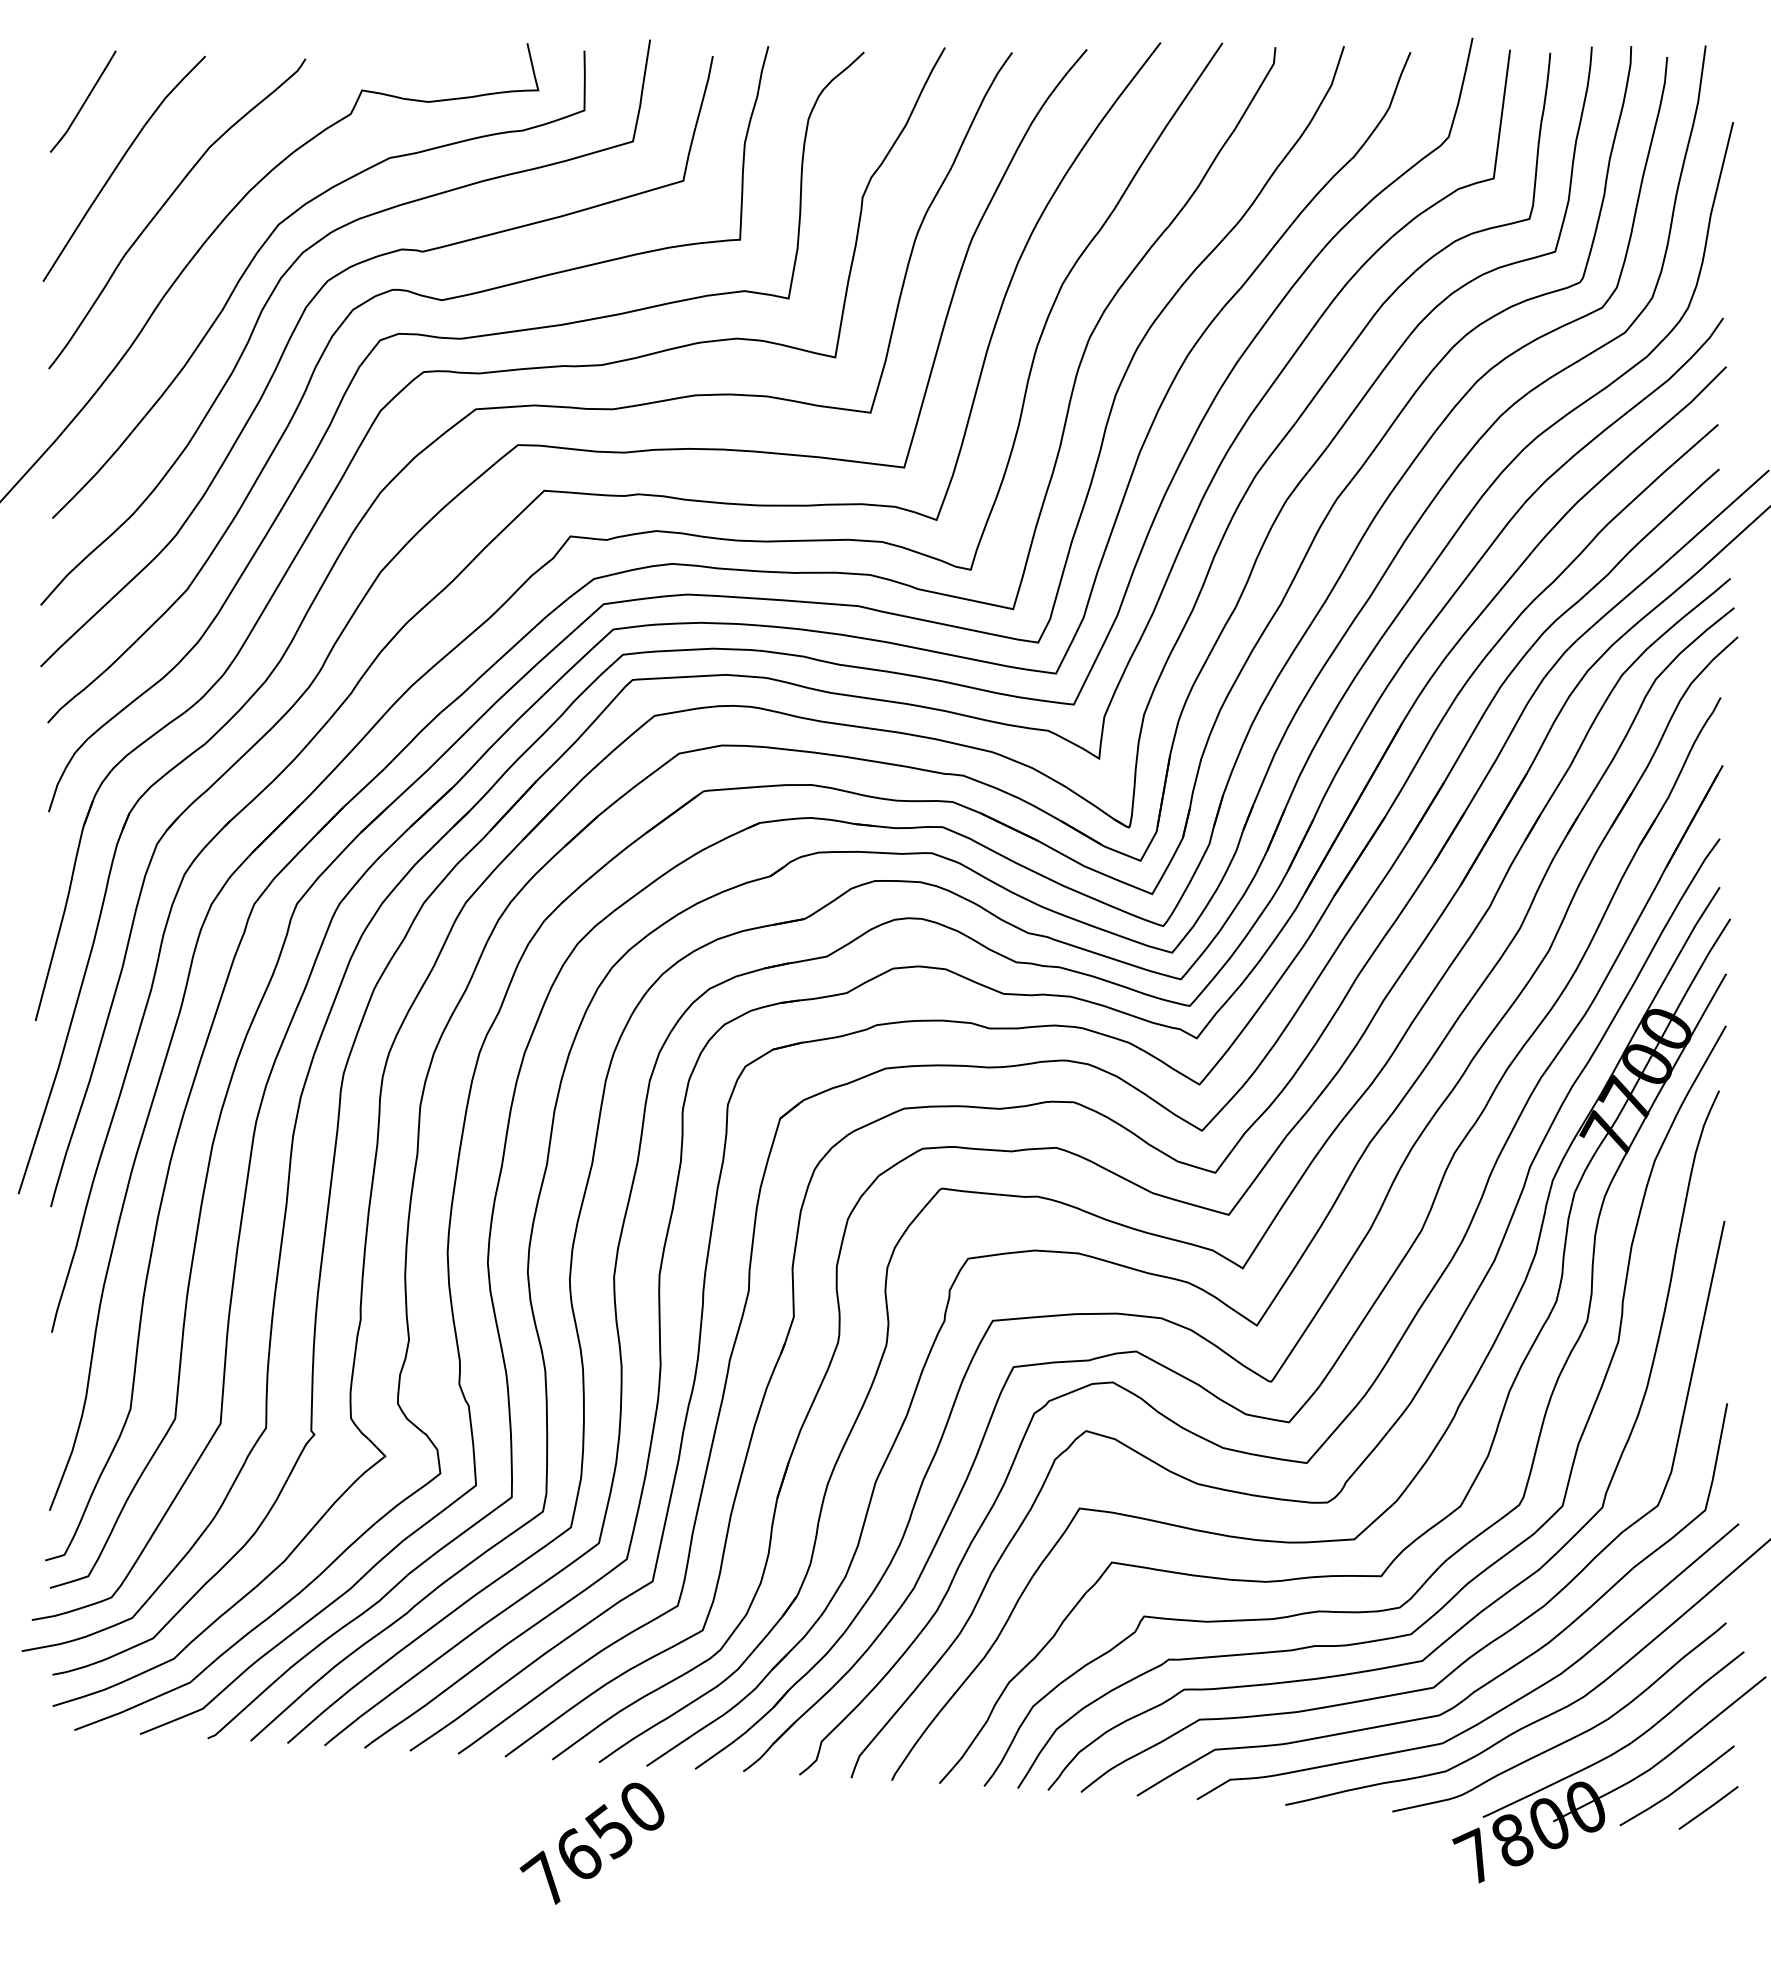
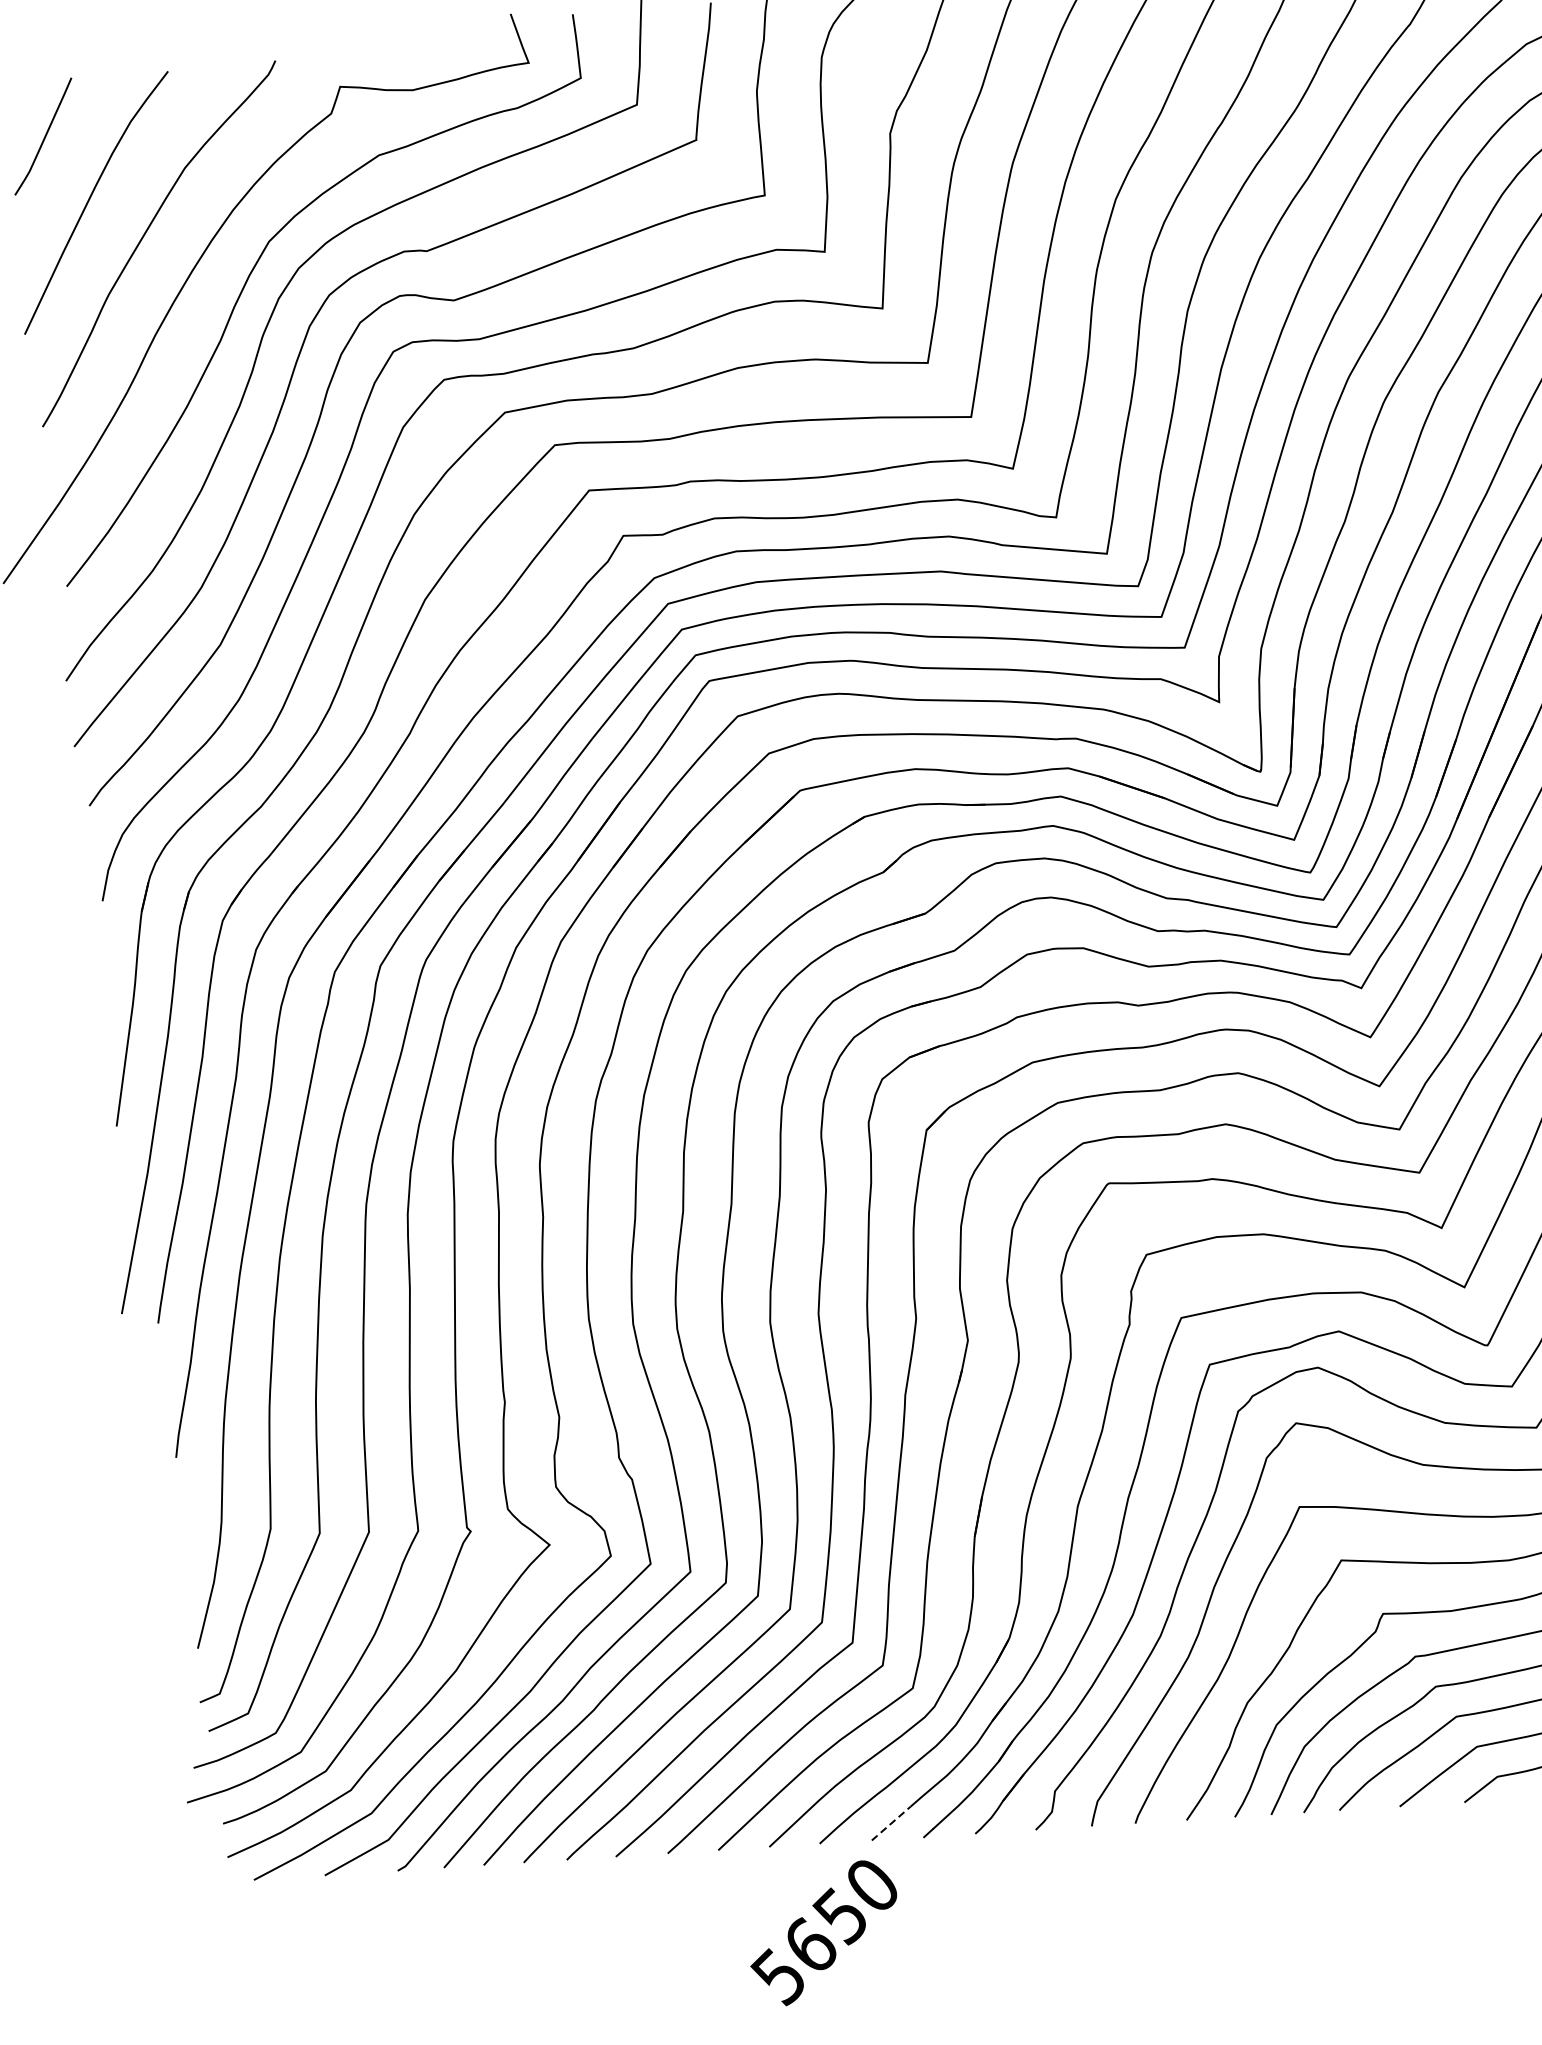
line: (667, 1752) -> (891, 1823), solid -> dashed
text: (543, 1879) -> (776, 1976), 7650 -> 5650

